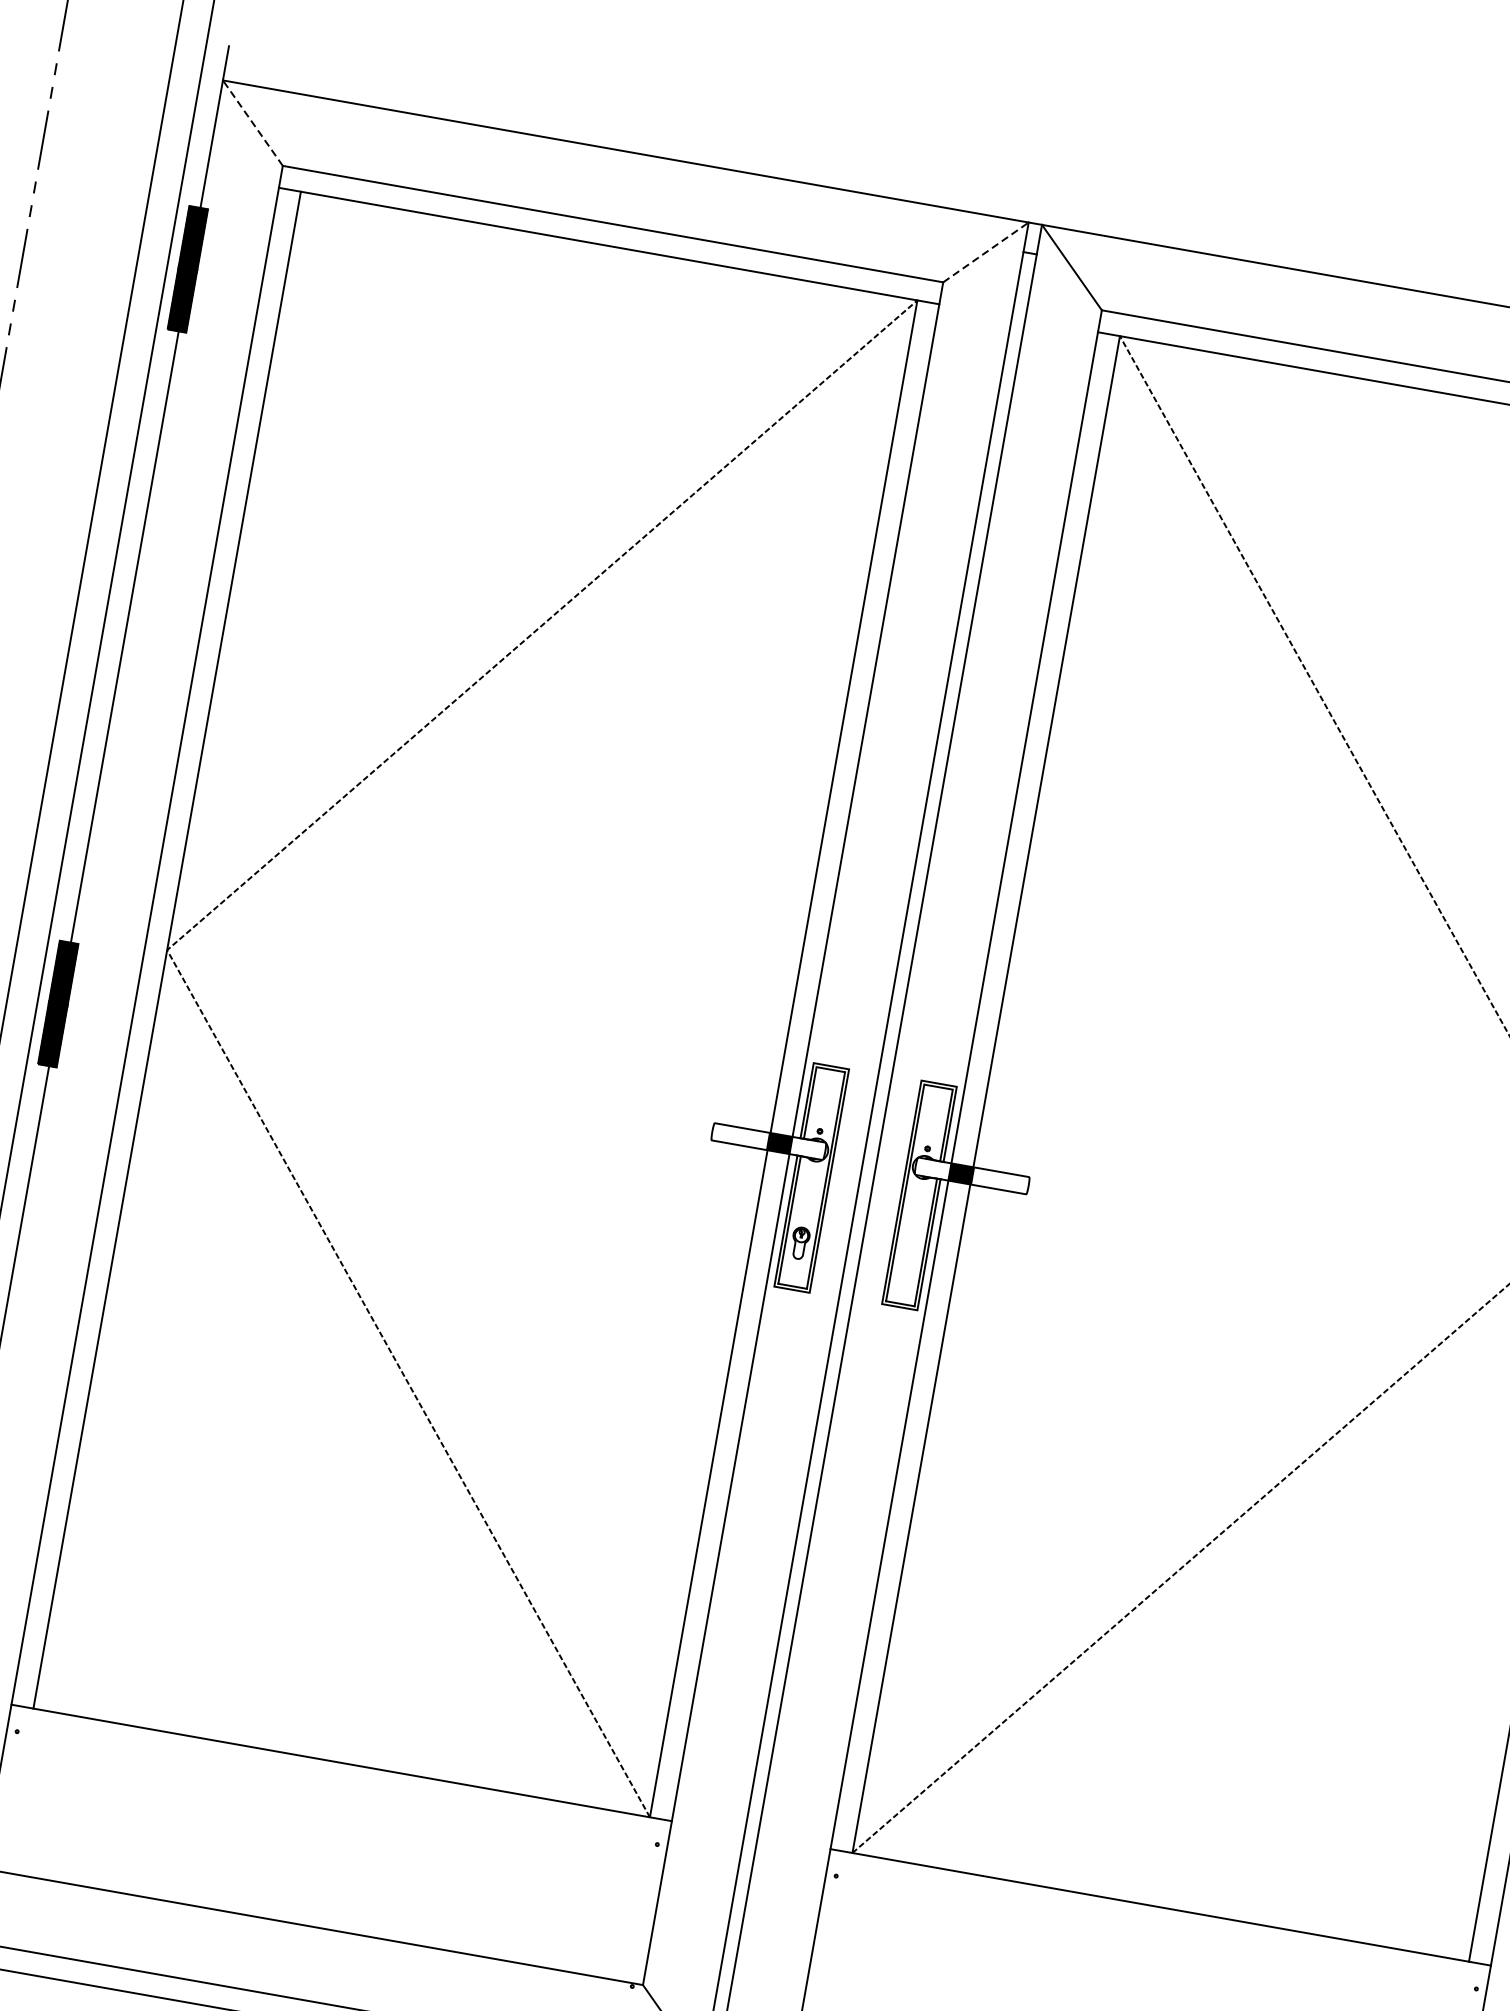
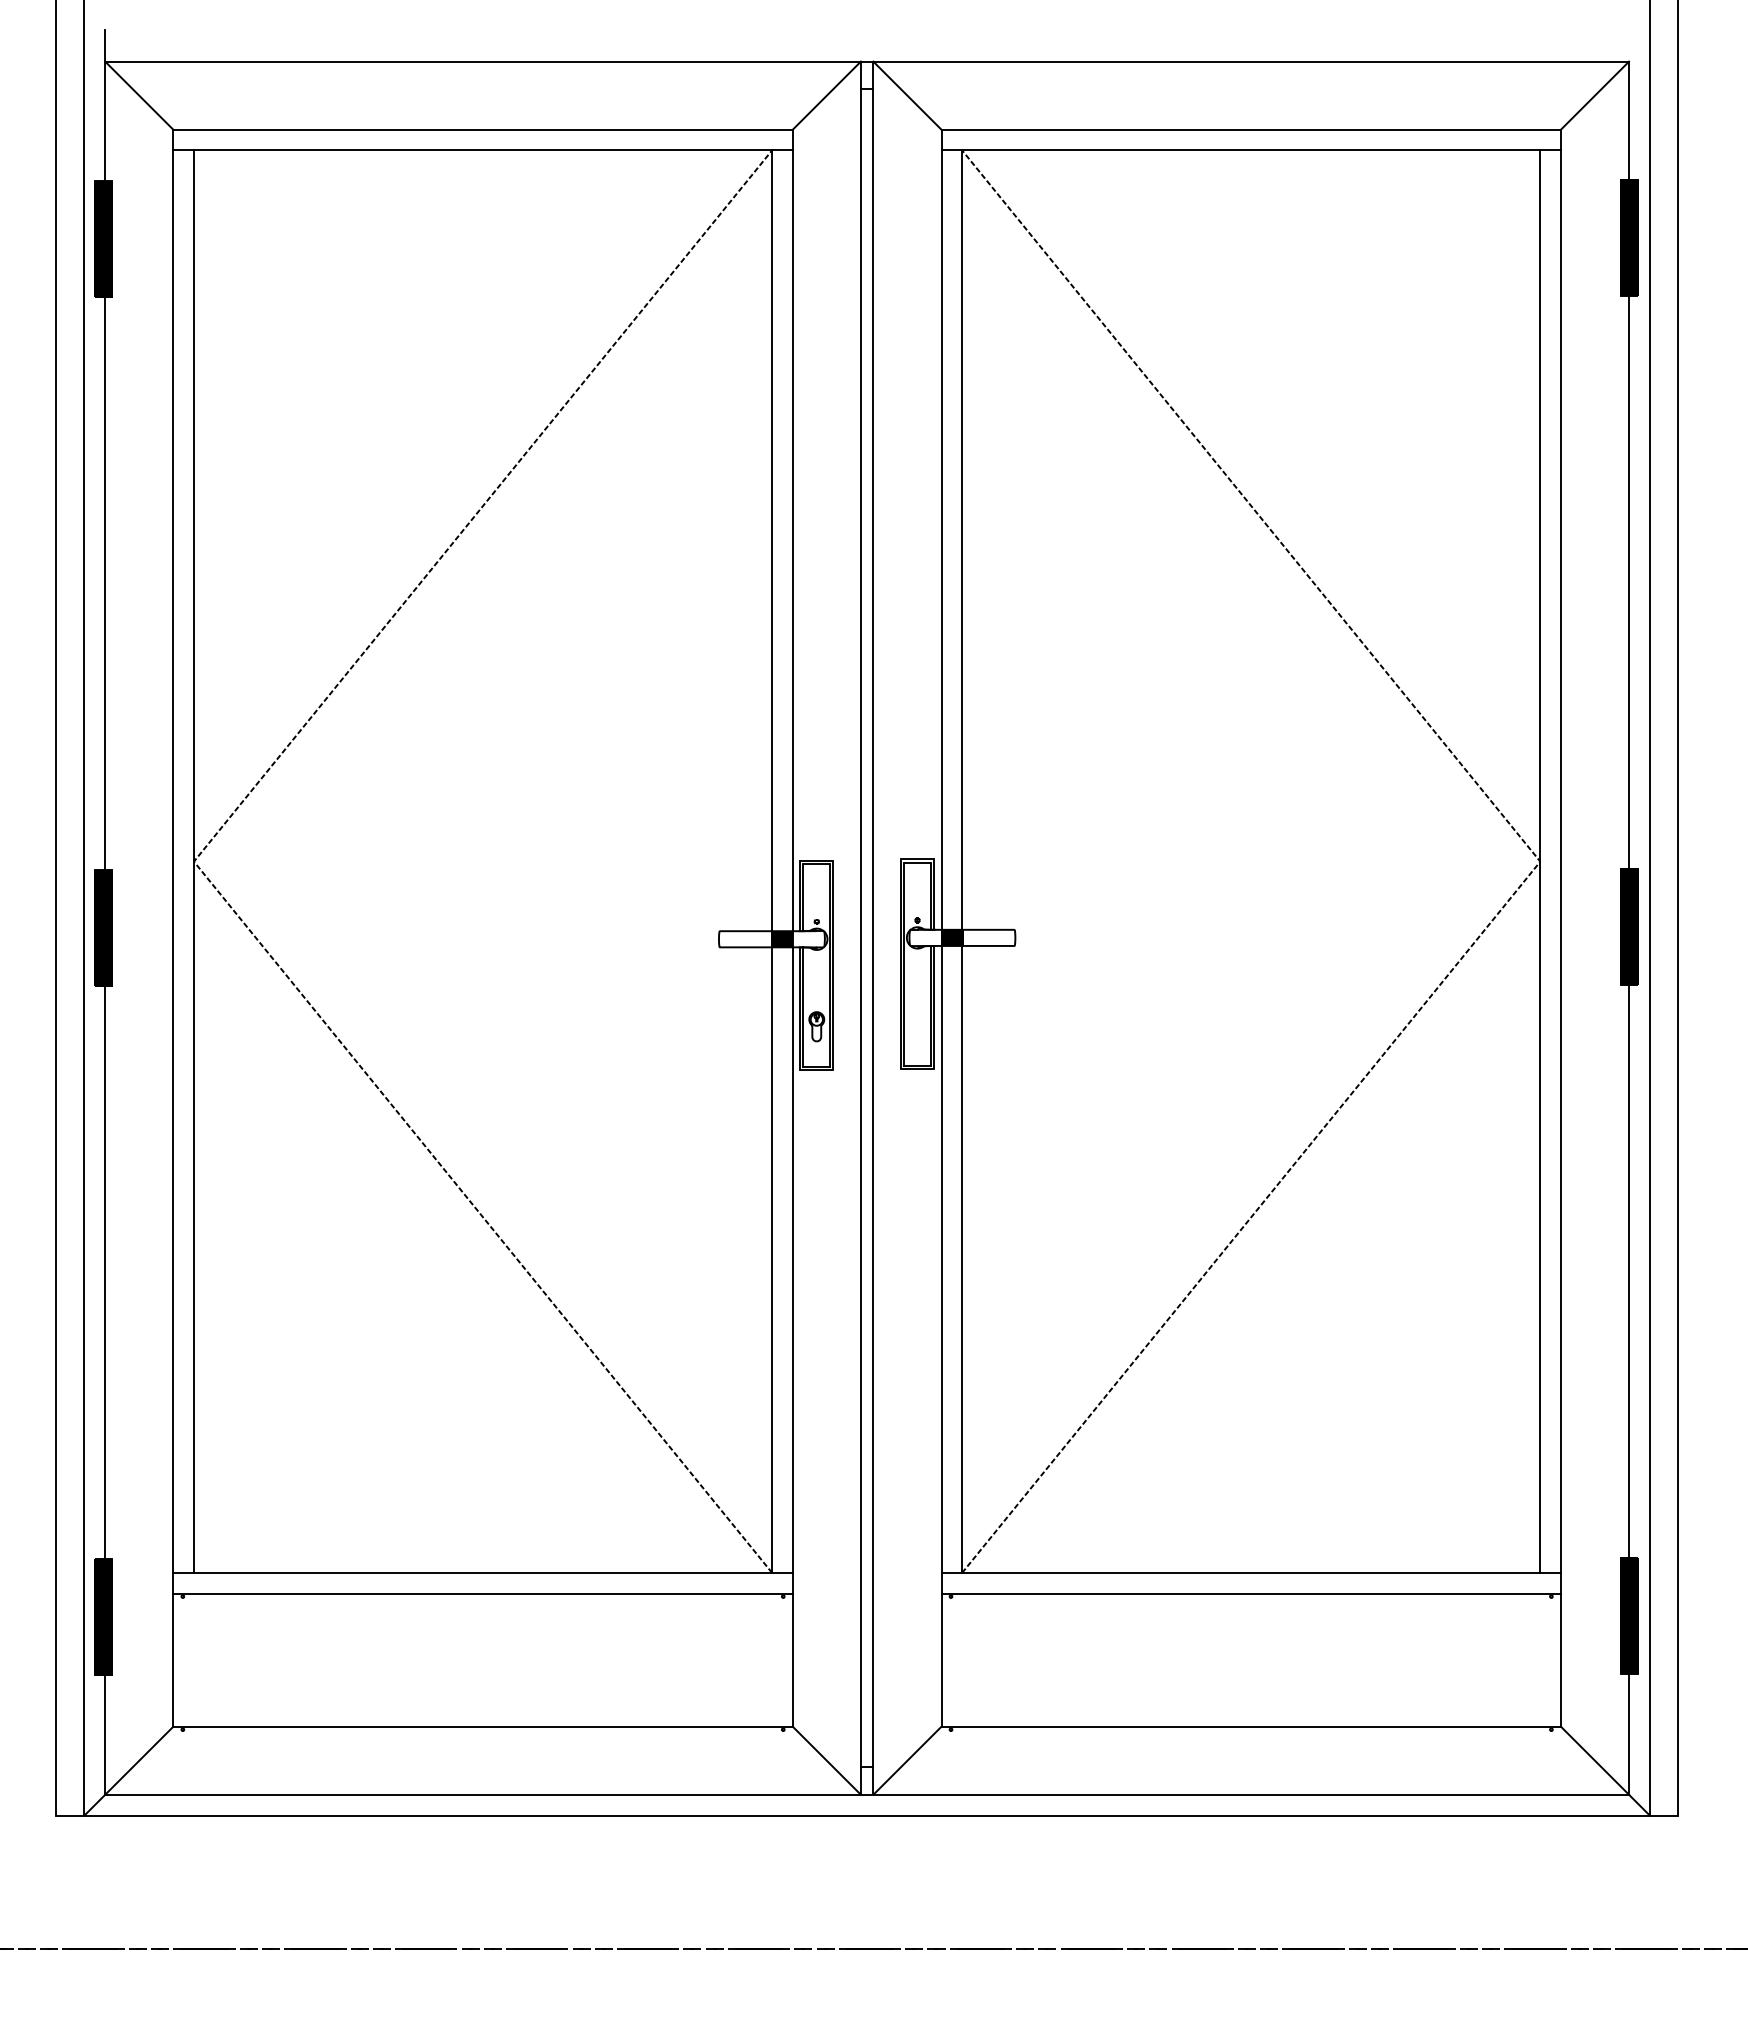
line: (252, 122) -> (138, 95), dashed -> solid
line: (986, 252) -> (827, 95), dashed -> solid
line: (337, 1784) -> (482, 1593), added
line: (1156, 1929) -> (1250, 1593), added

